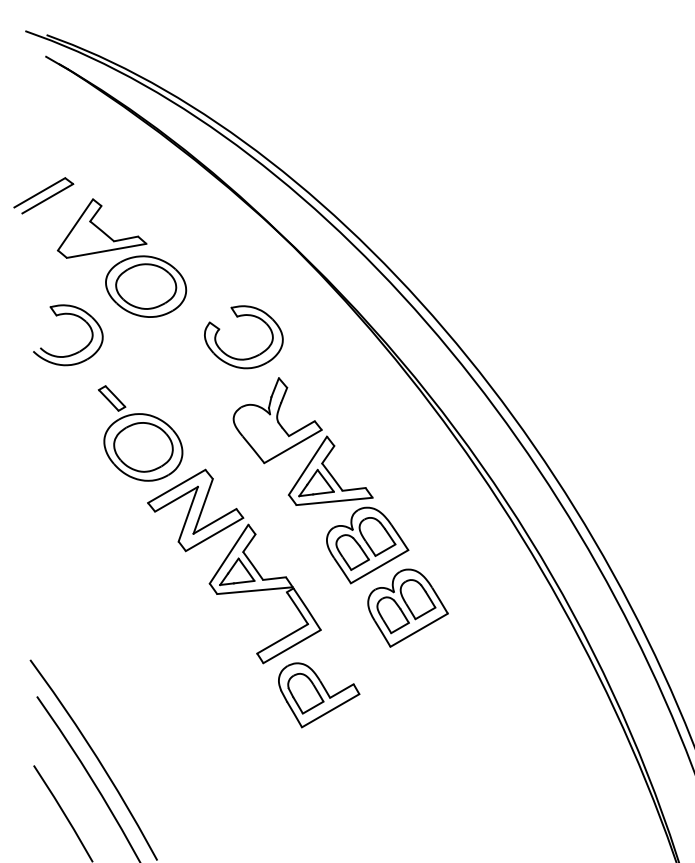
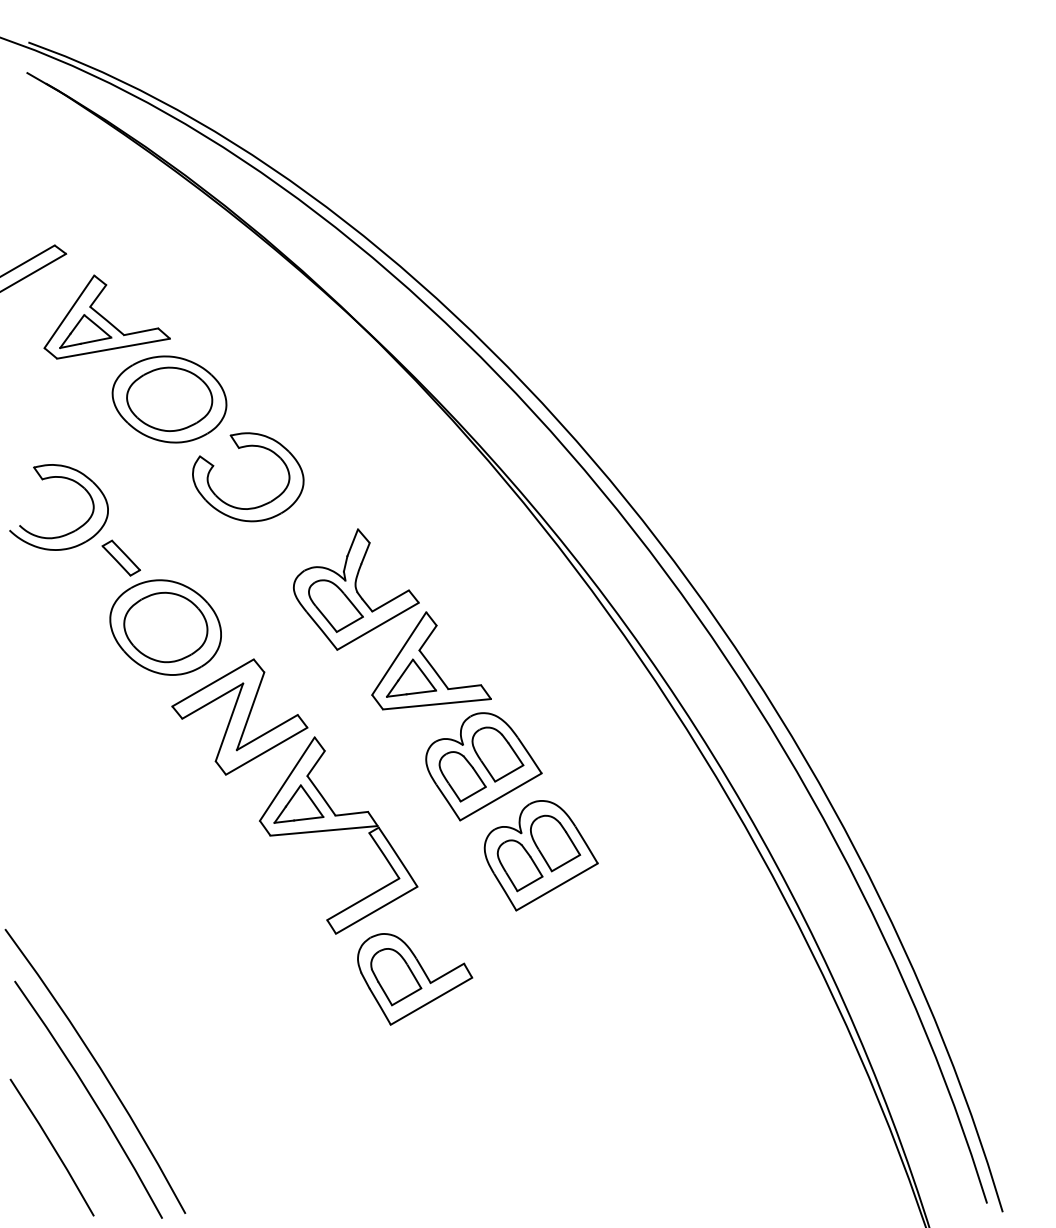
part: (86, 238) -> (85, 331), added
part: (239, 316) -> (241, 448), moved
part: (74, 352) -> (68, 532), moved
part: (263, 431) -> (335, 605), added

